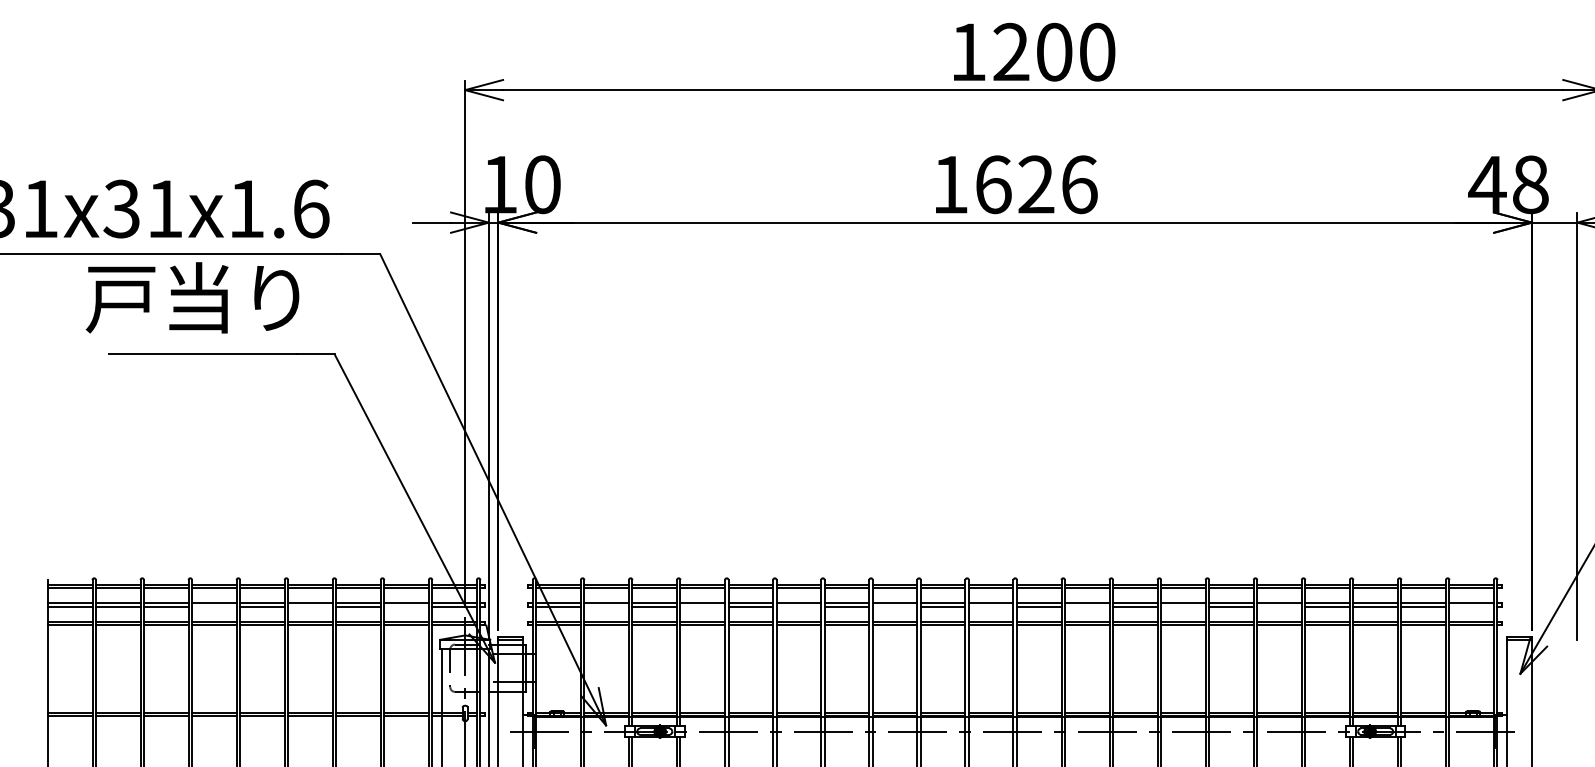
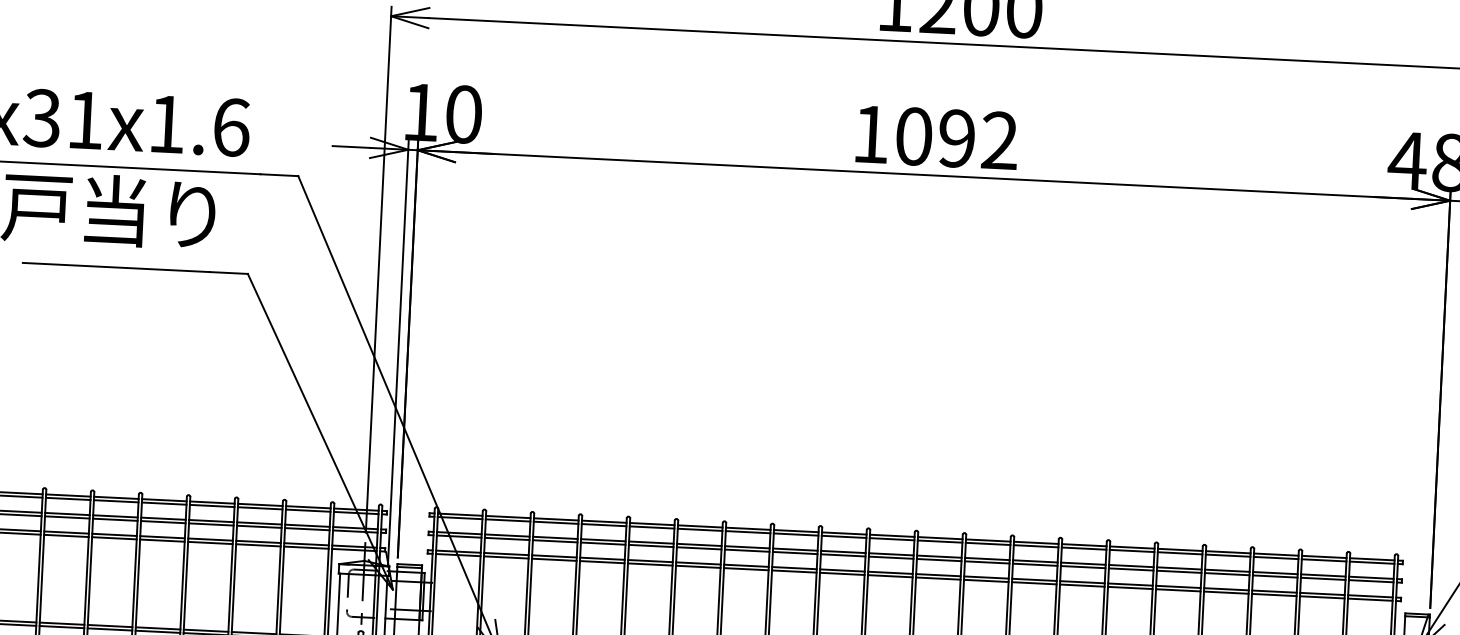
text: (1036, 184) -> (957, 138), 1626 -> 1092
line: (214, 606) -> (115, 519), added
line: (310, 606) -> (211, 524), added
line: (406, 606) -> (307, 529), added
line: (606, 606) -> (507, 538), added
line: (702, 606) -> (602, 543), added
line: (798, 606) -> (698, 548), added
line: (894, 606) -> (794, 552), added
line: (990, 606) -> (890, 557), added
line: (1086, 606) -> (986, 562), added
line: (1183, 606) -> (1083, 567), added
line: (1279, 606) -> (1179, 571), added
line: (1471, 606) -> (1370, 581), added

